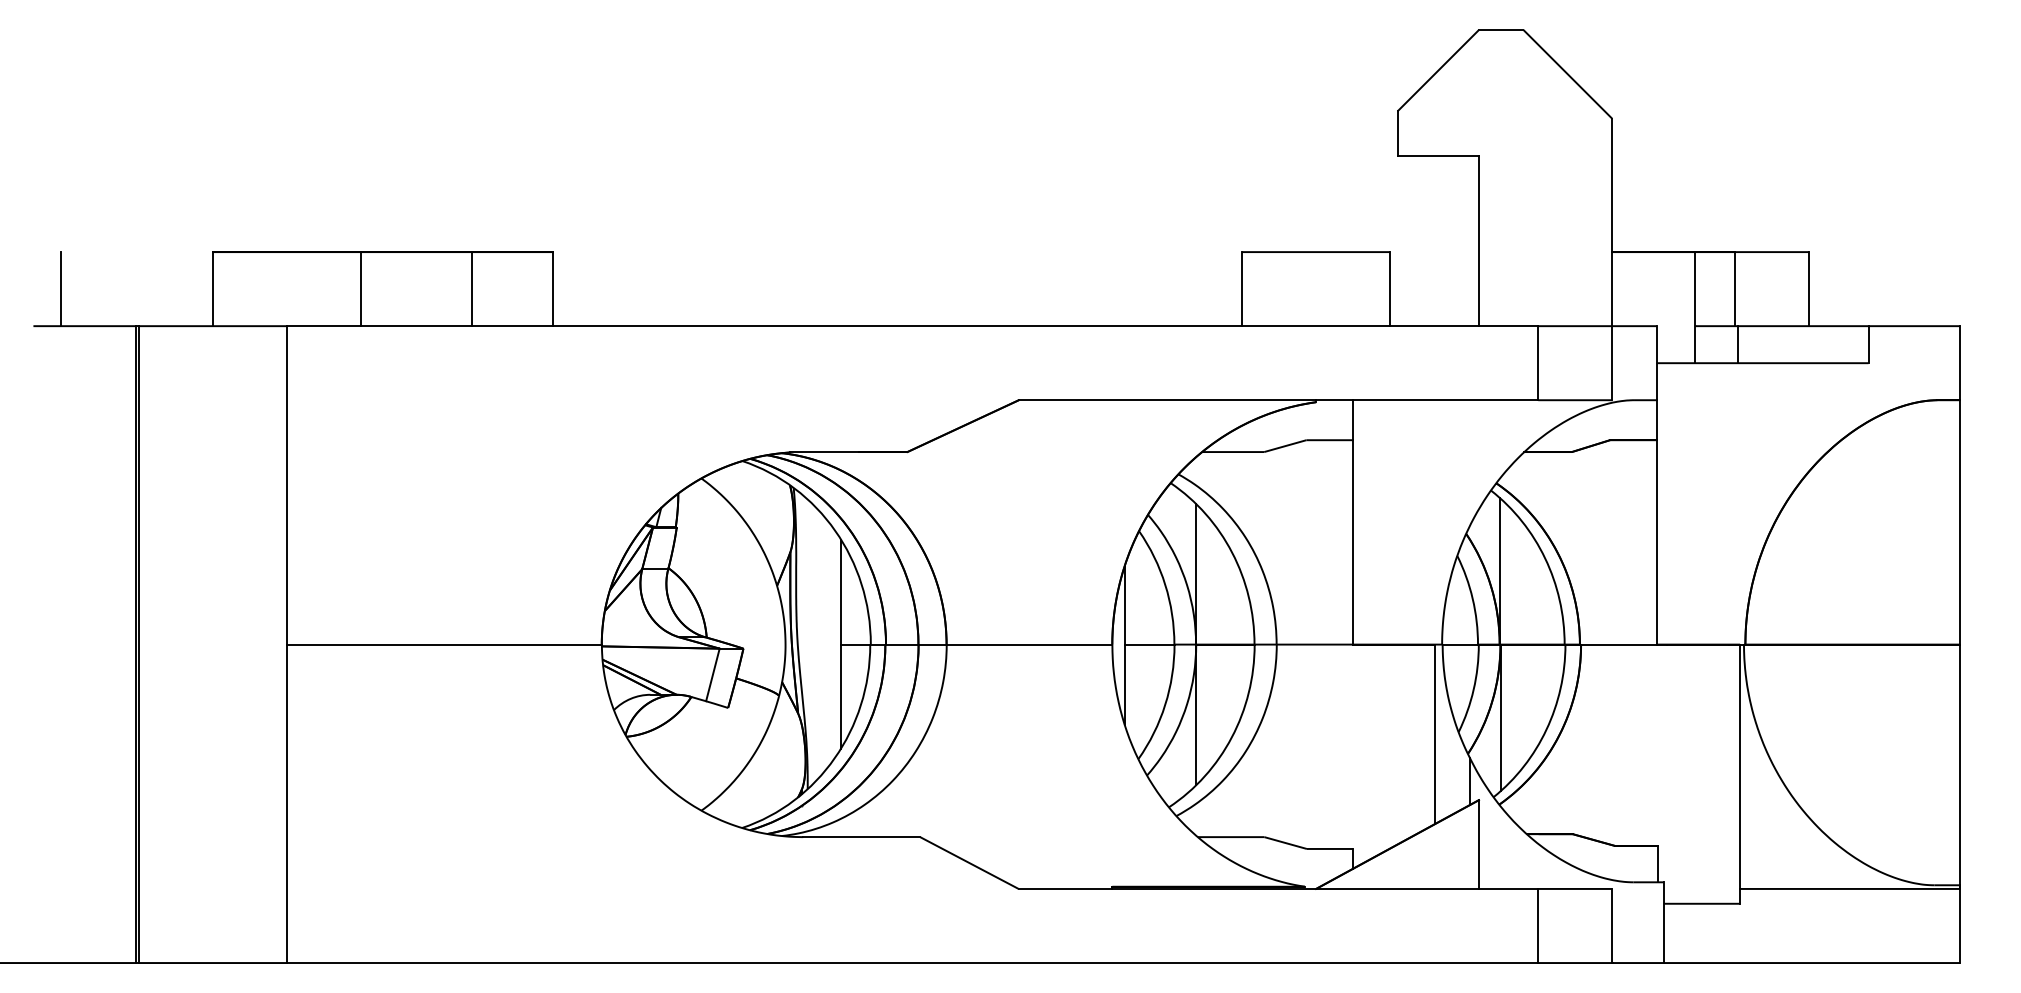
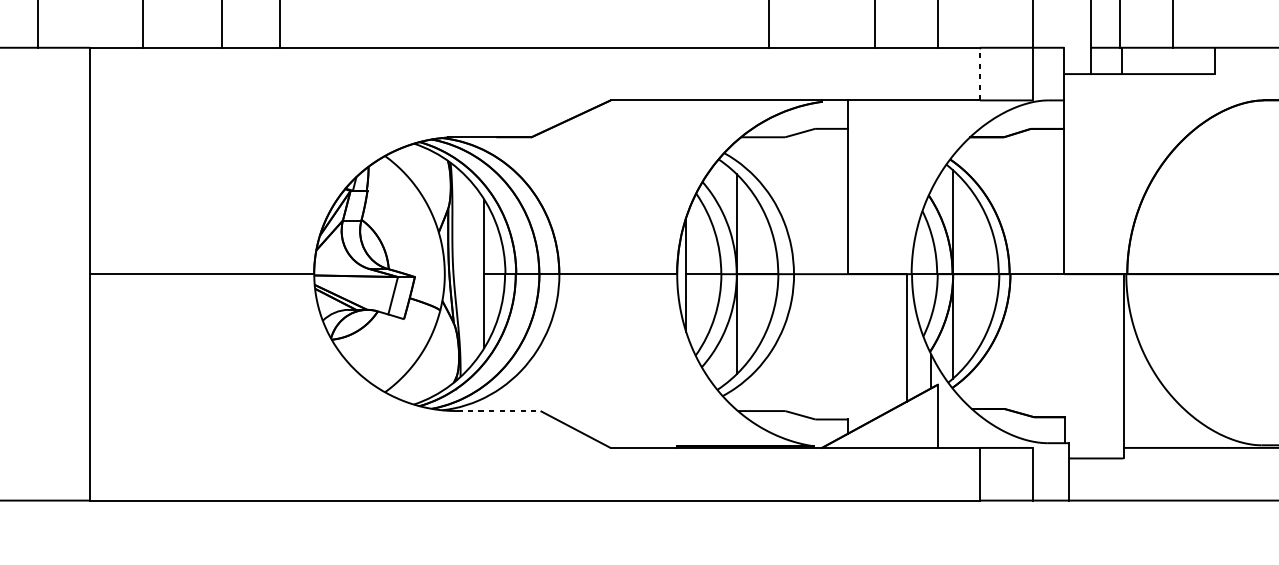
line: (1538, 362) -> (980, 73), solid -> dashed
line: (861, 837) -> (498, 411), solid -> dashed

